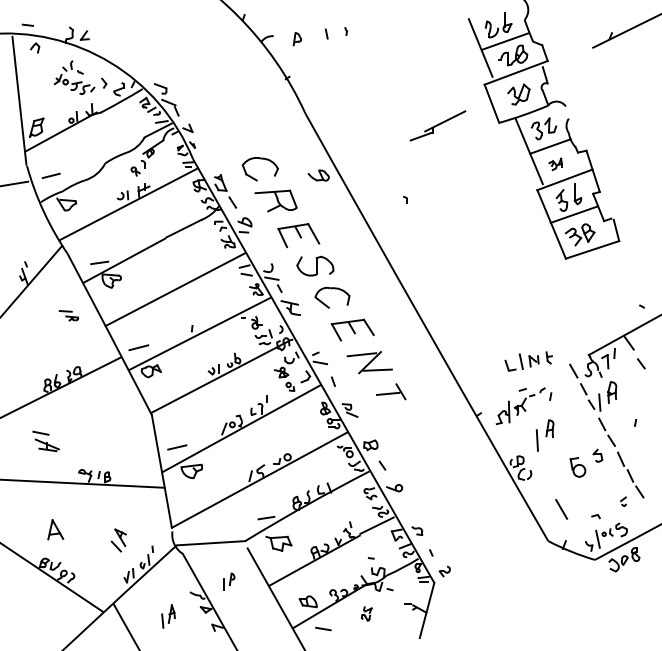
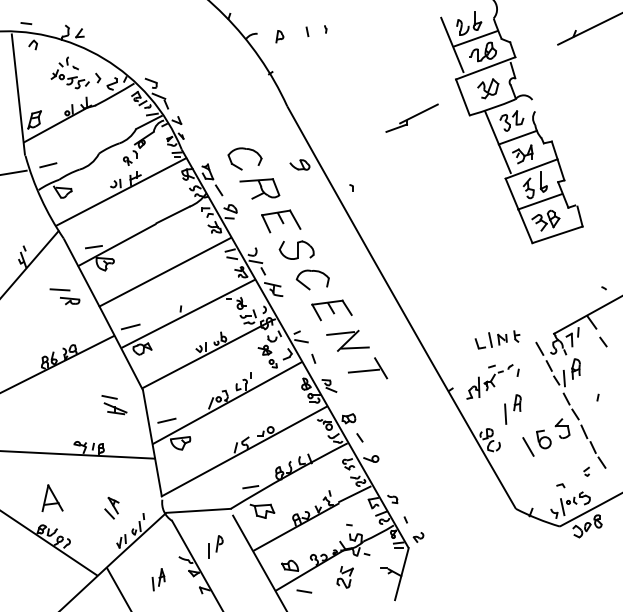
part: (555, 164) -> (522, 154), size x1.67
part: (405, 199) -> (351, 187), moved
part: (68, 315) -> (64, 296), size x1.67
part: (391, 391) -> (368, 368), size x1.43
part: (46, 441) -> (114, 405), moved
part: (597, 455) -> (562, 428), size x1.67
line: (561, 508) -> (528, 446), moved
part: (55, 529) -> (52, 497), size x1.43
part: (228, 581) -> (215, 546), size x1.43
part: (366, 614) -> (344, 577), size x1.67

